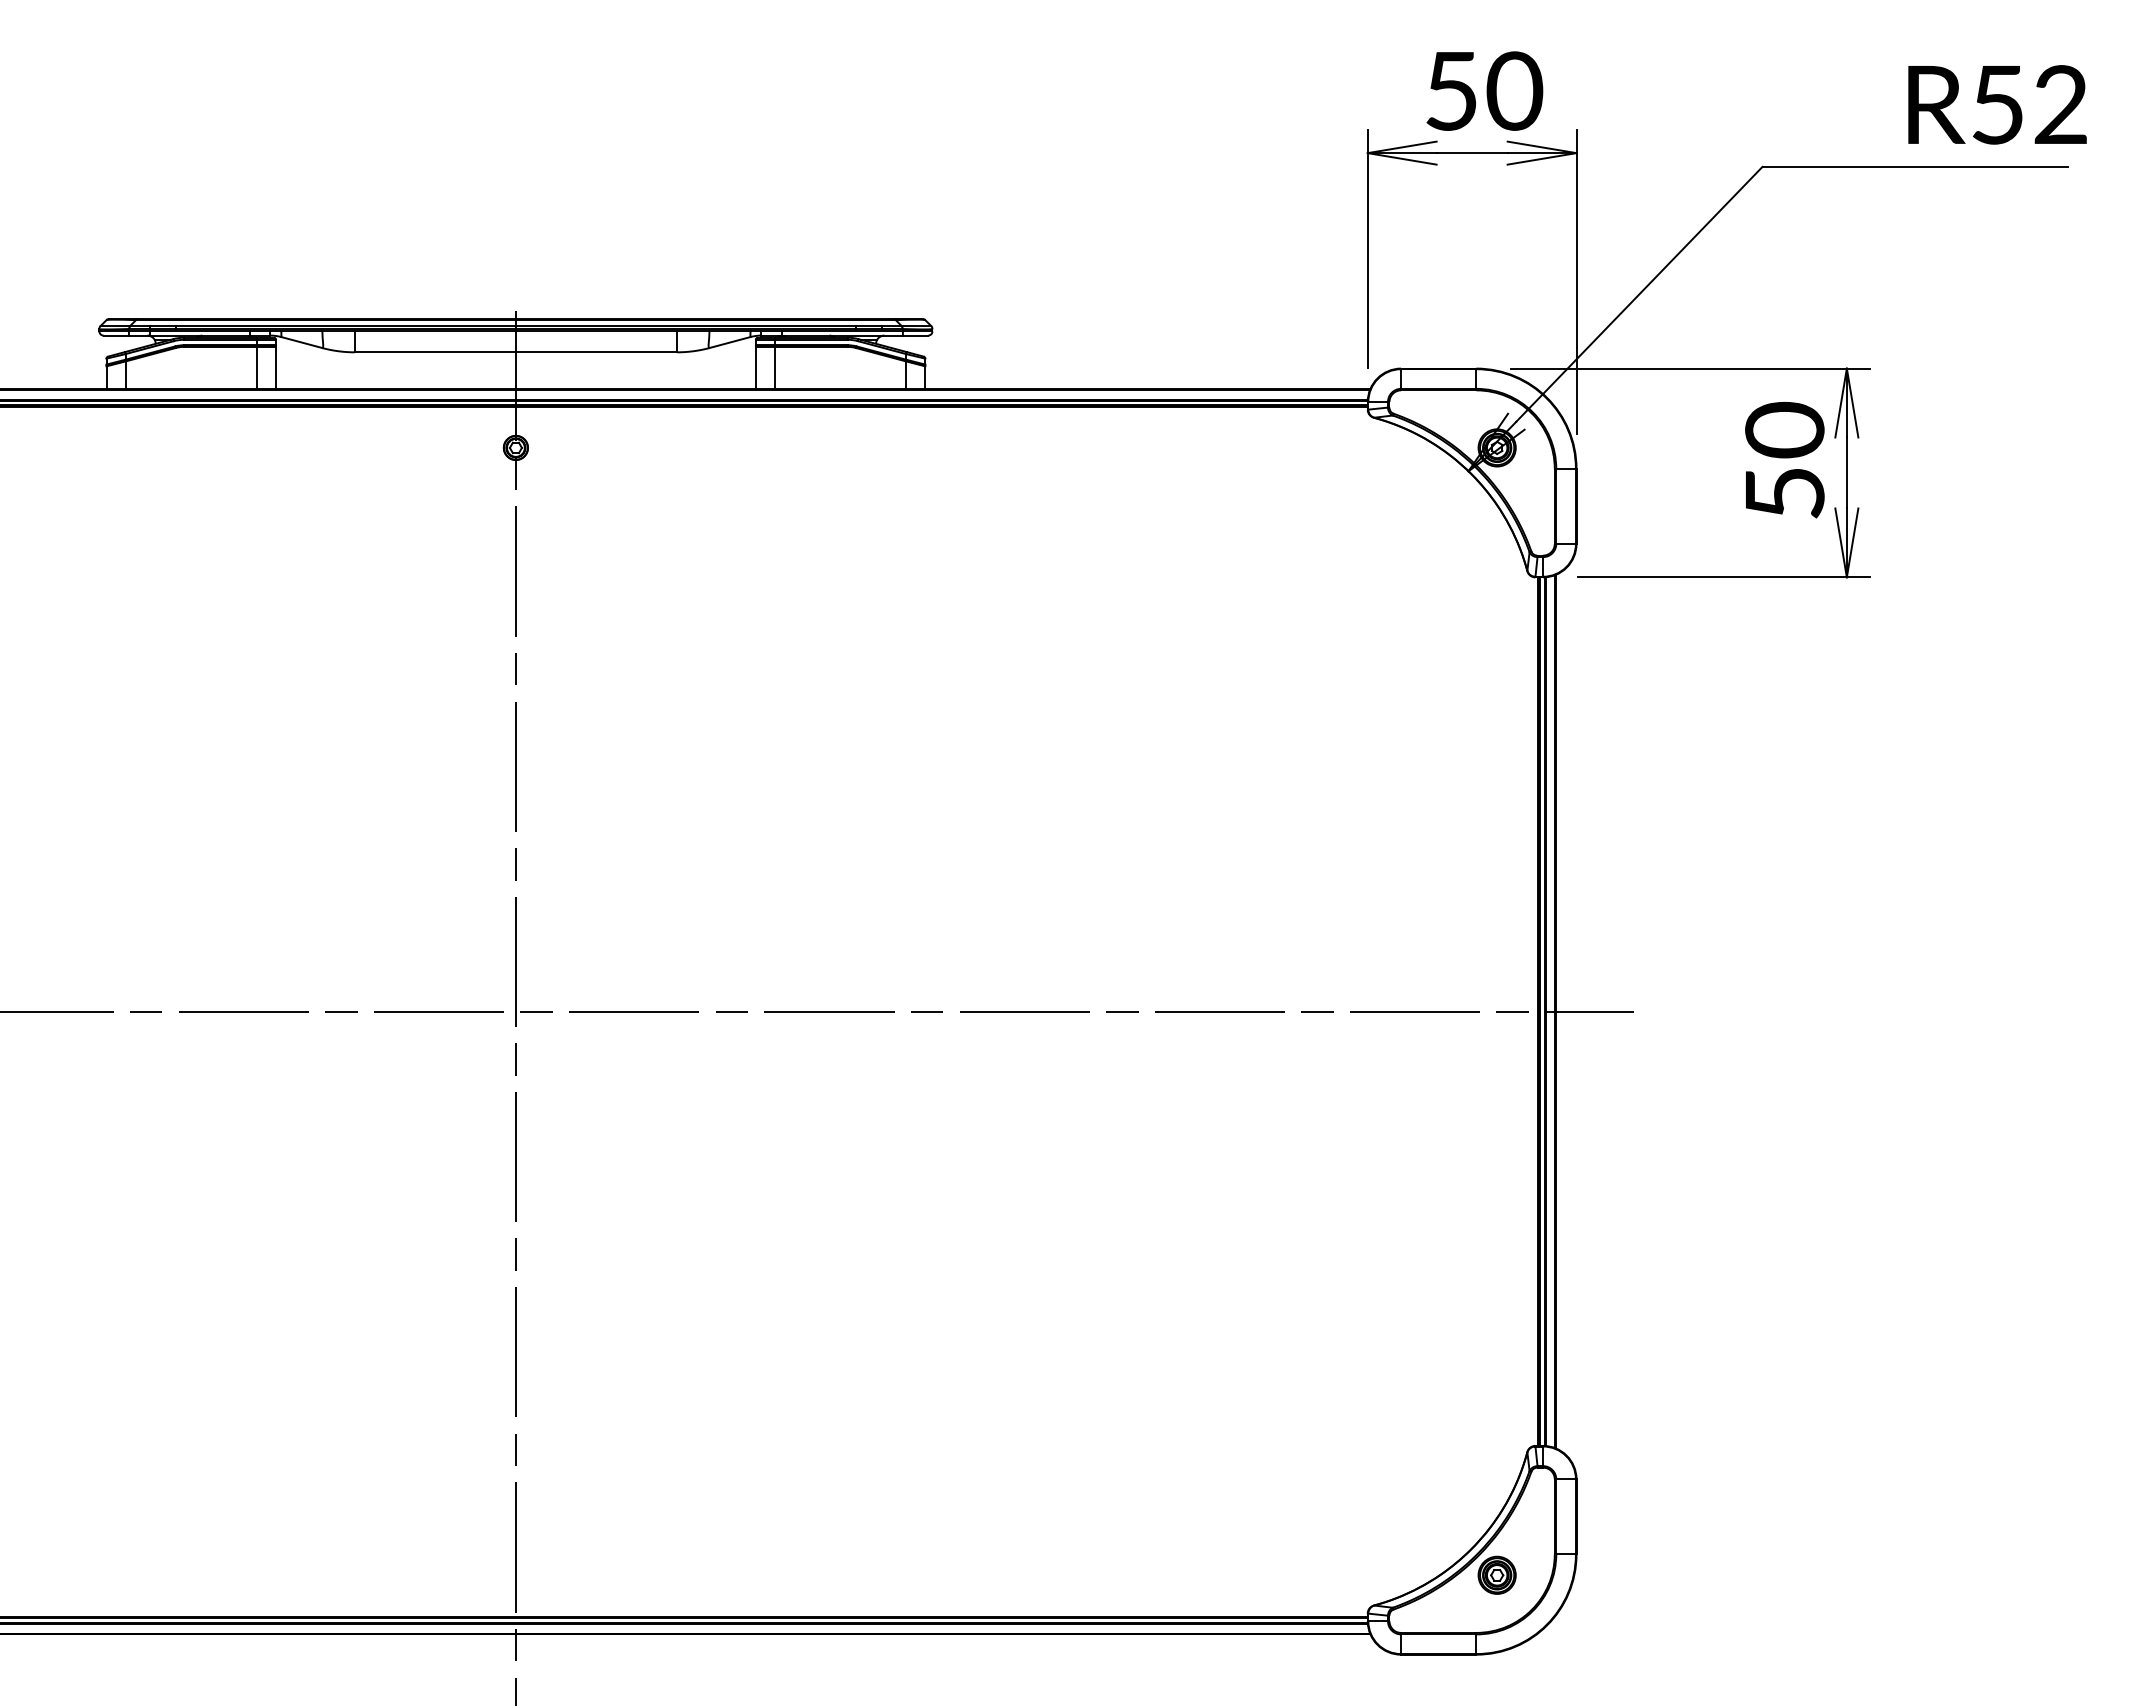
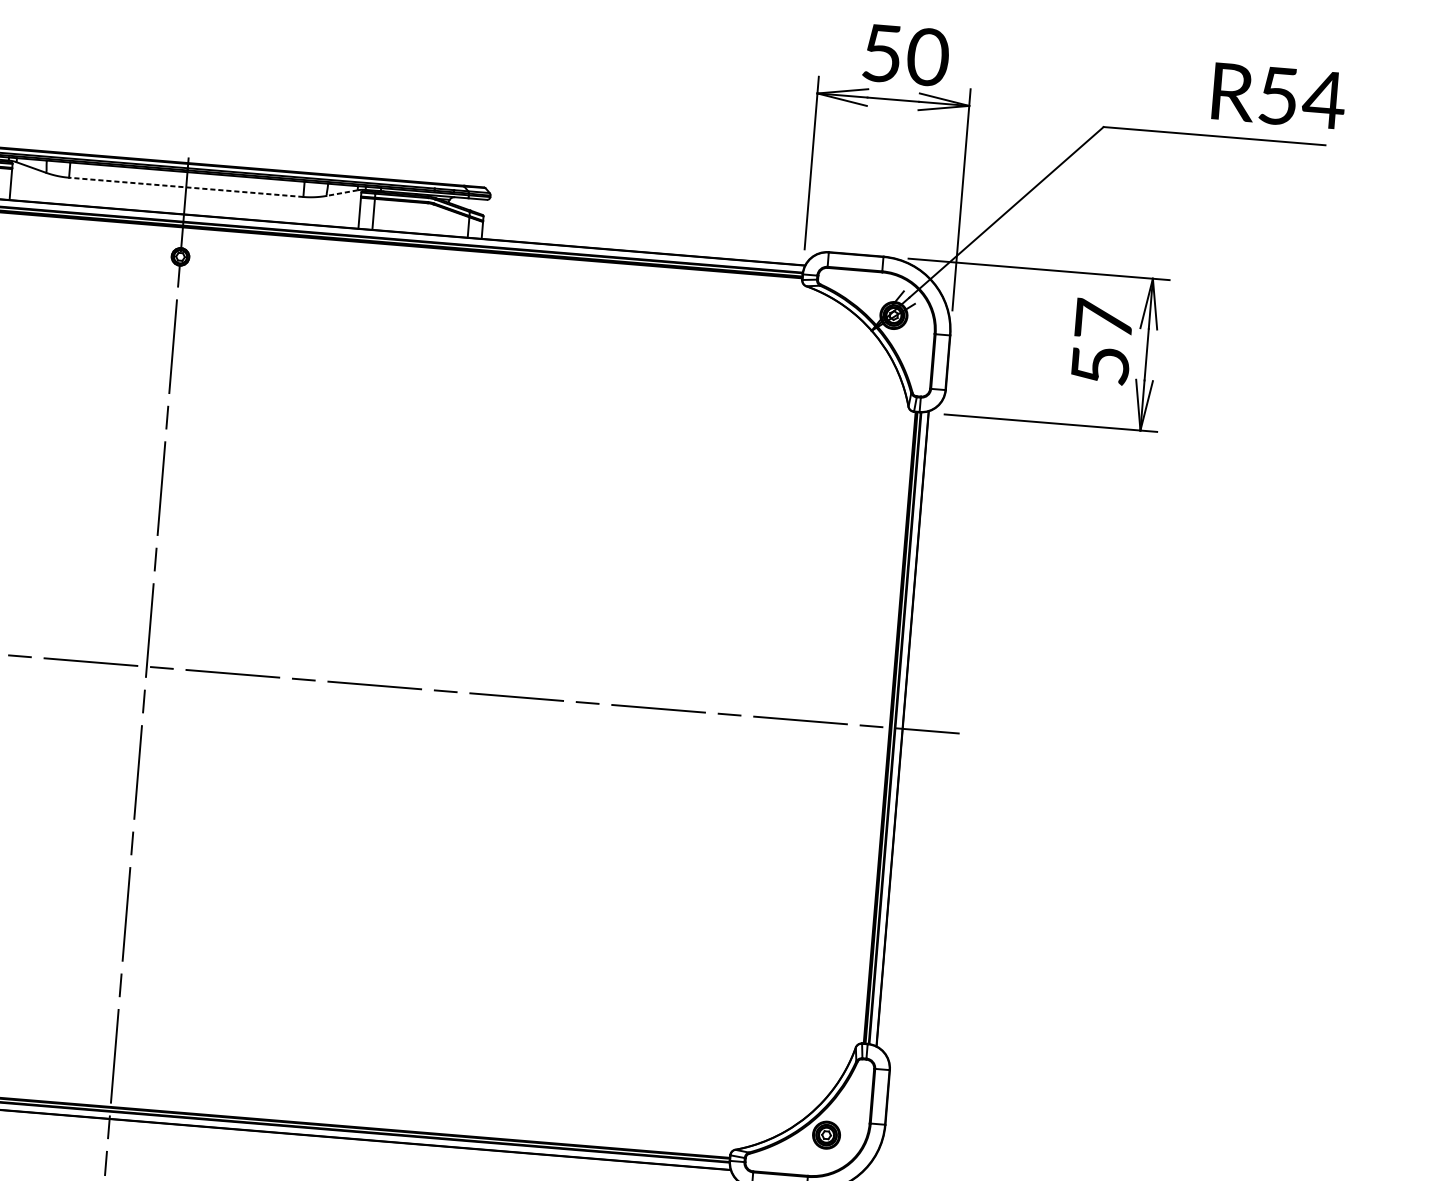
text: (2060, 104) -> (1324, 99), R52 -> R54
line: (729, 342) -> (342, 192), solid -> dashed
line: (515, 352) -> (185, 187), solid -> dashed
text: (1784, 429) -> (1103, 319), 50 -> 57

